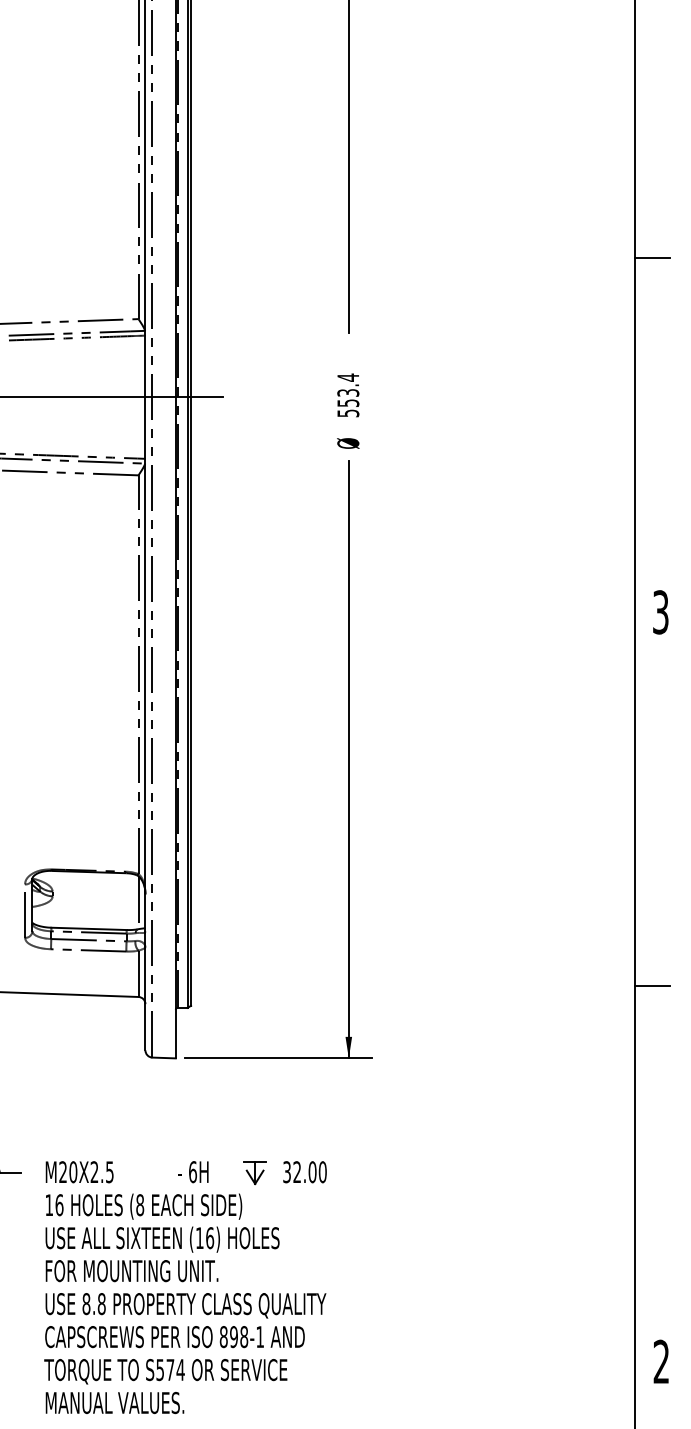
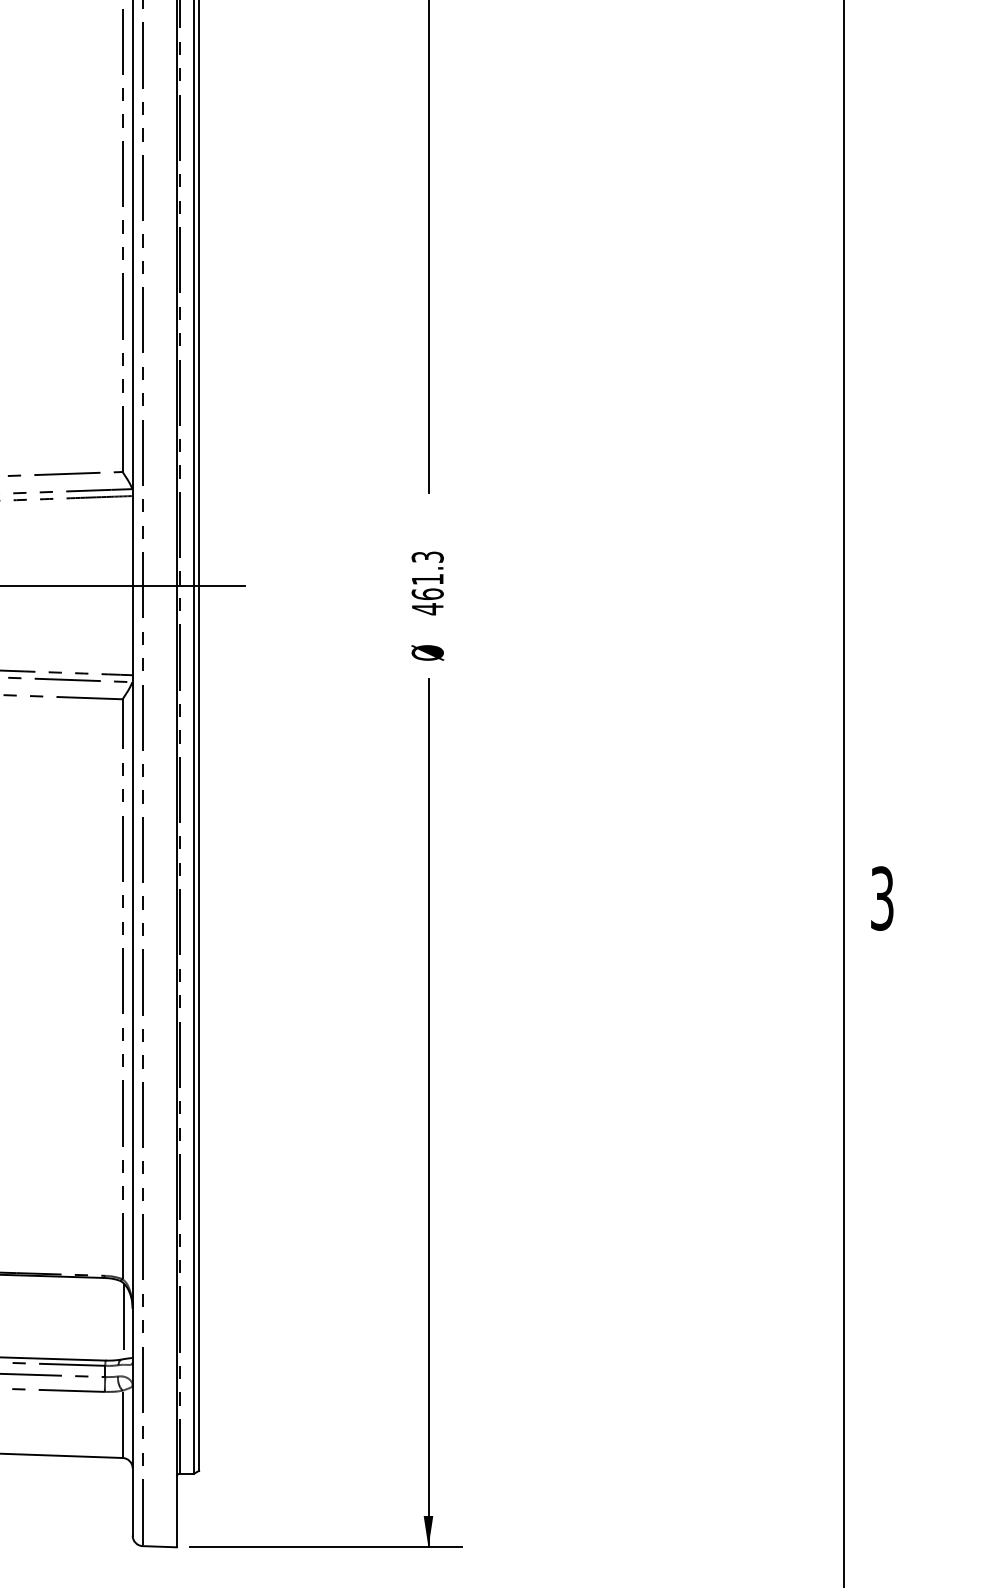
line: (652, 257) -> (870, 382), removed
text: (348, 395) -> (428, 583), 553.4 -> 461.3
line: (652, 986) -> (870, 1442), removed

